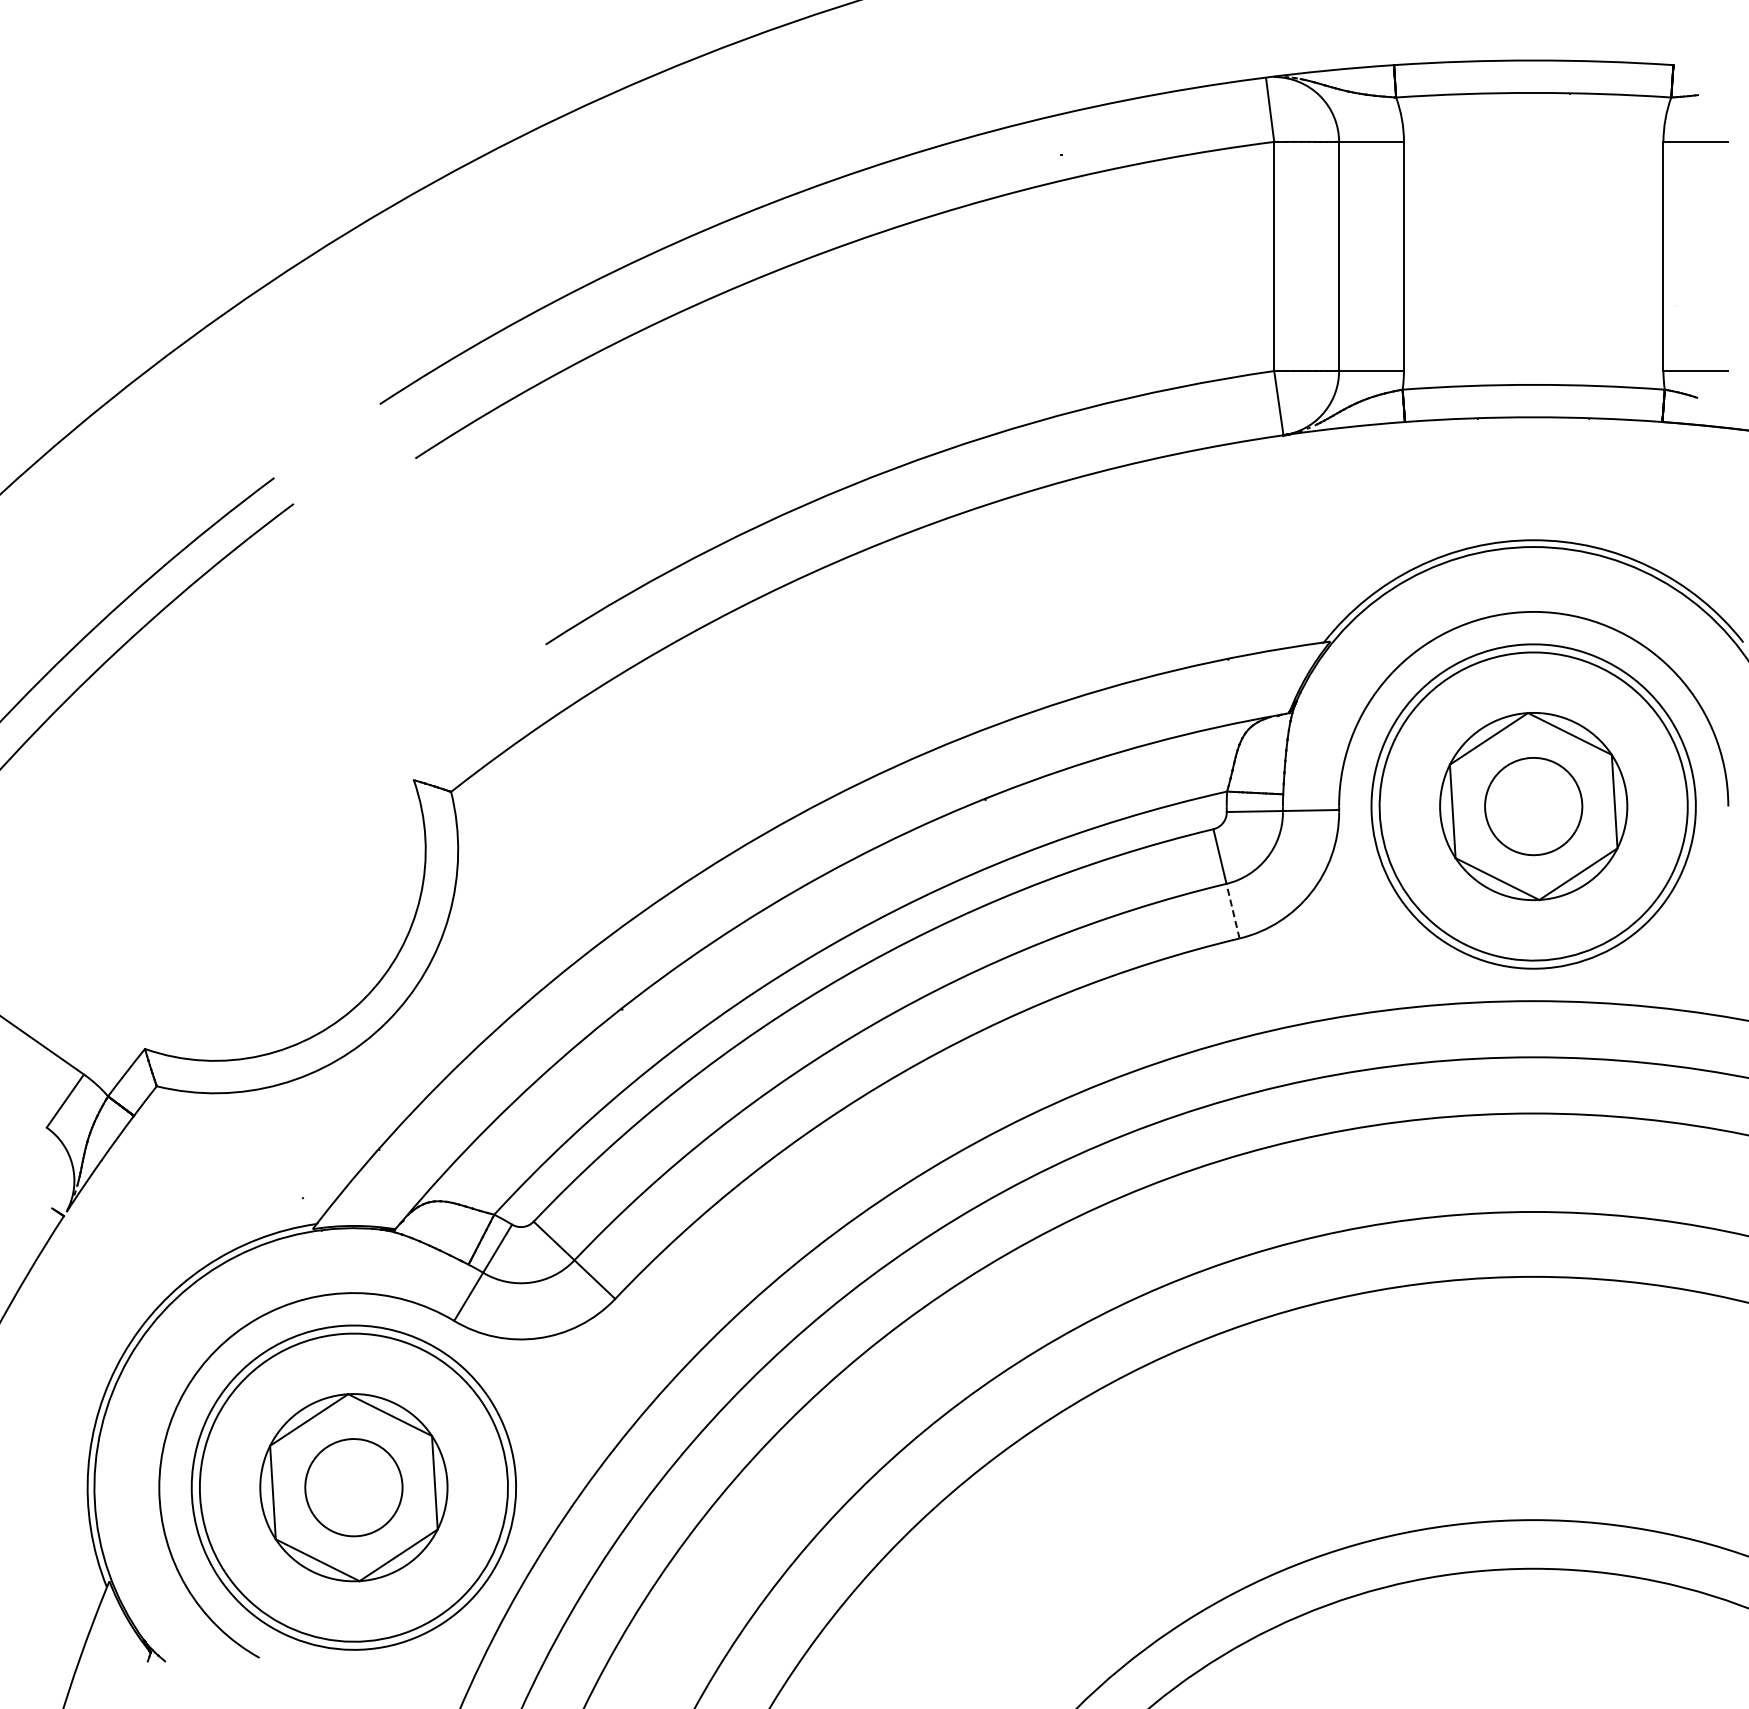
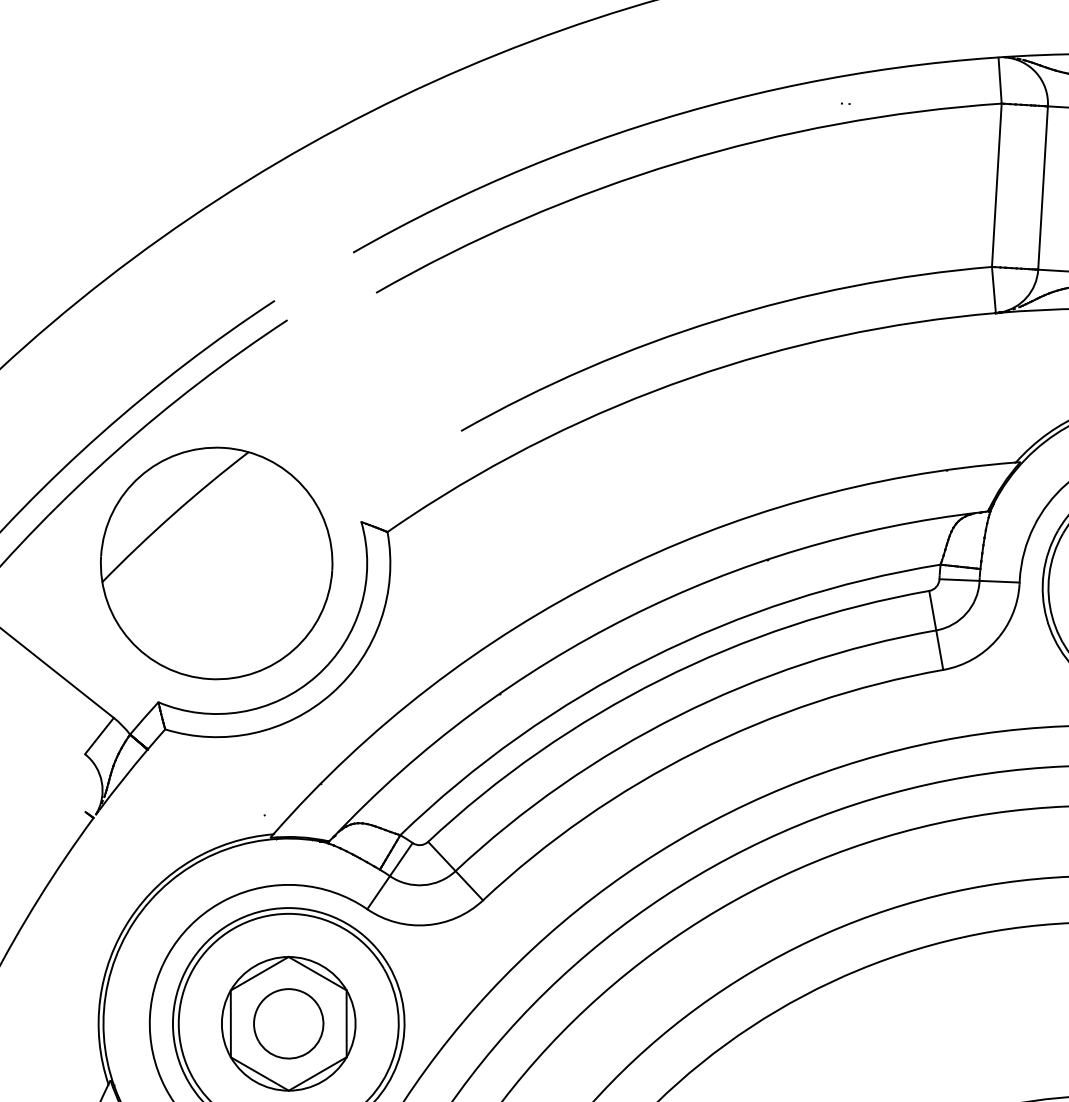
part: (214, 850) -> (216, 563), added
line: (1232, 910) -> (939, 649), dashed -> solid

